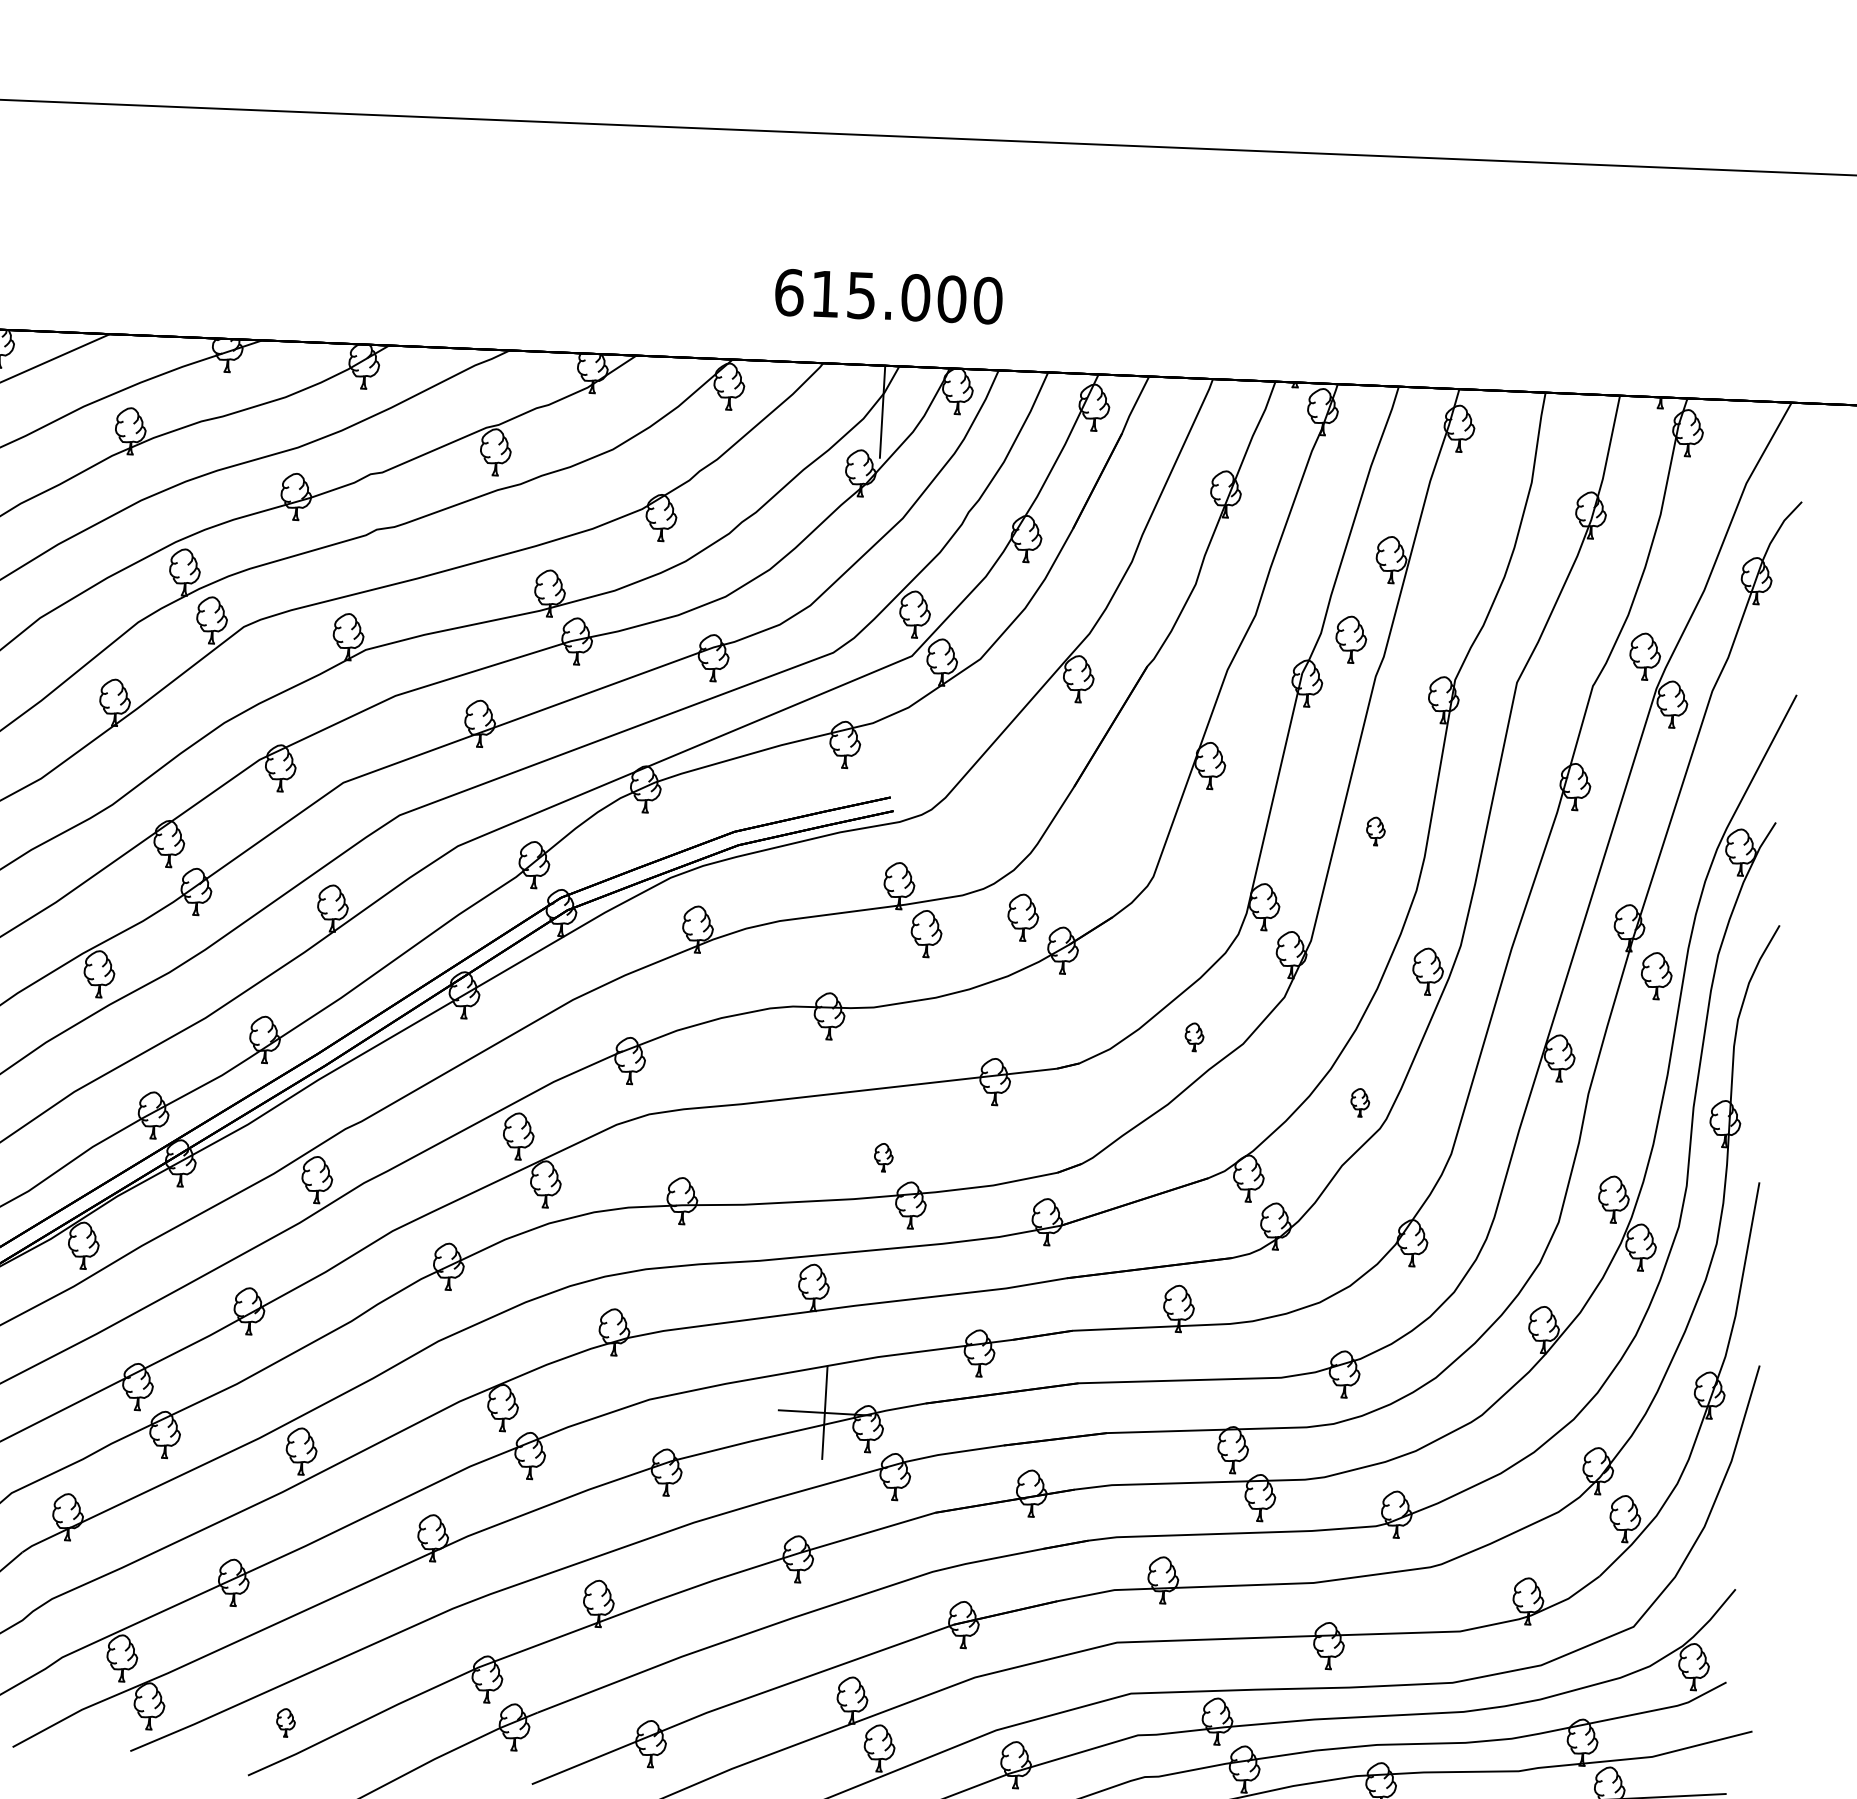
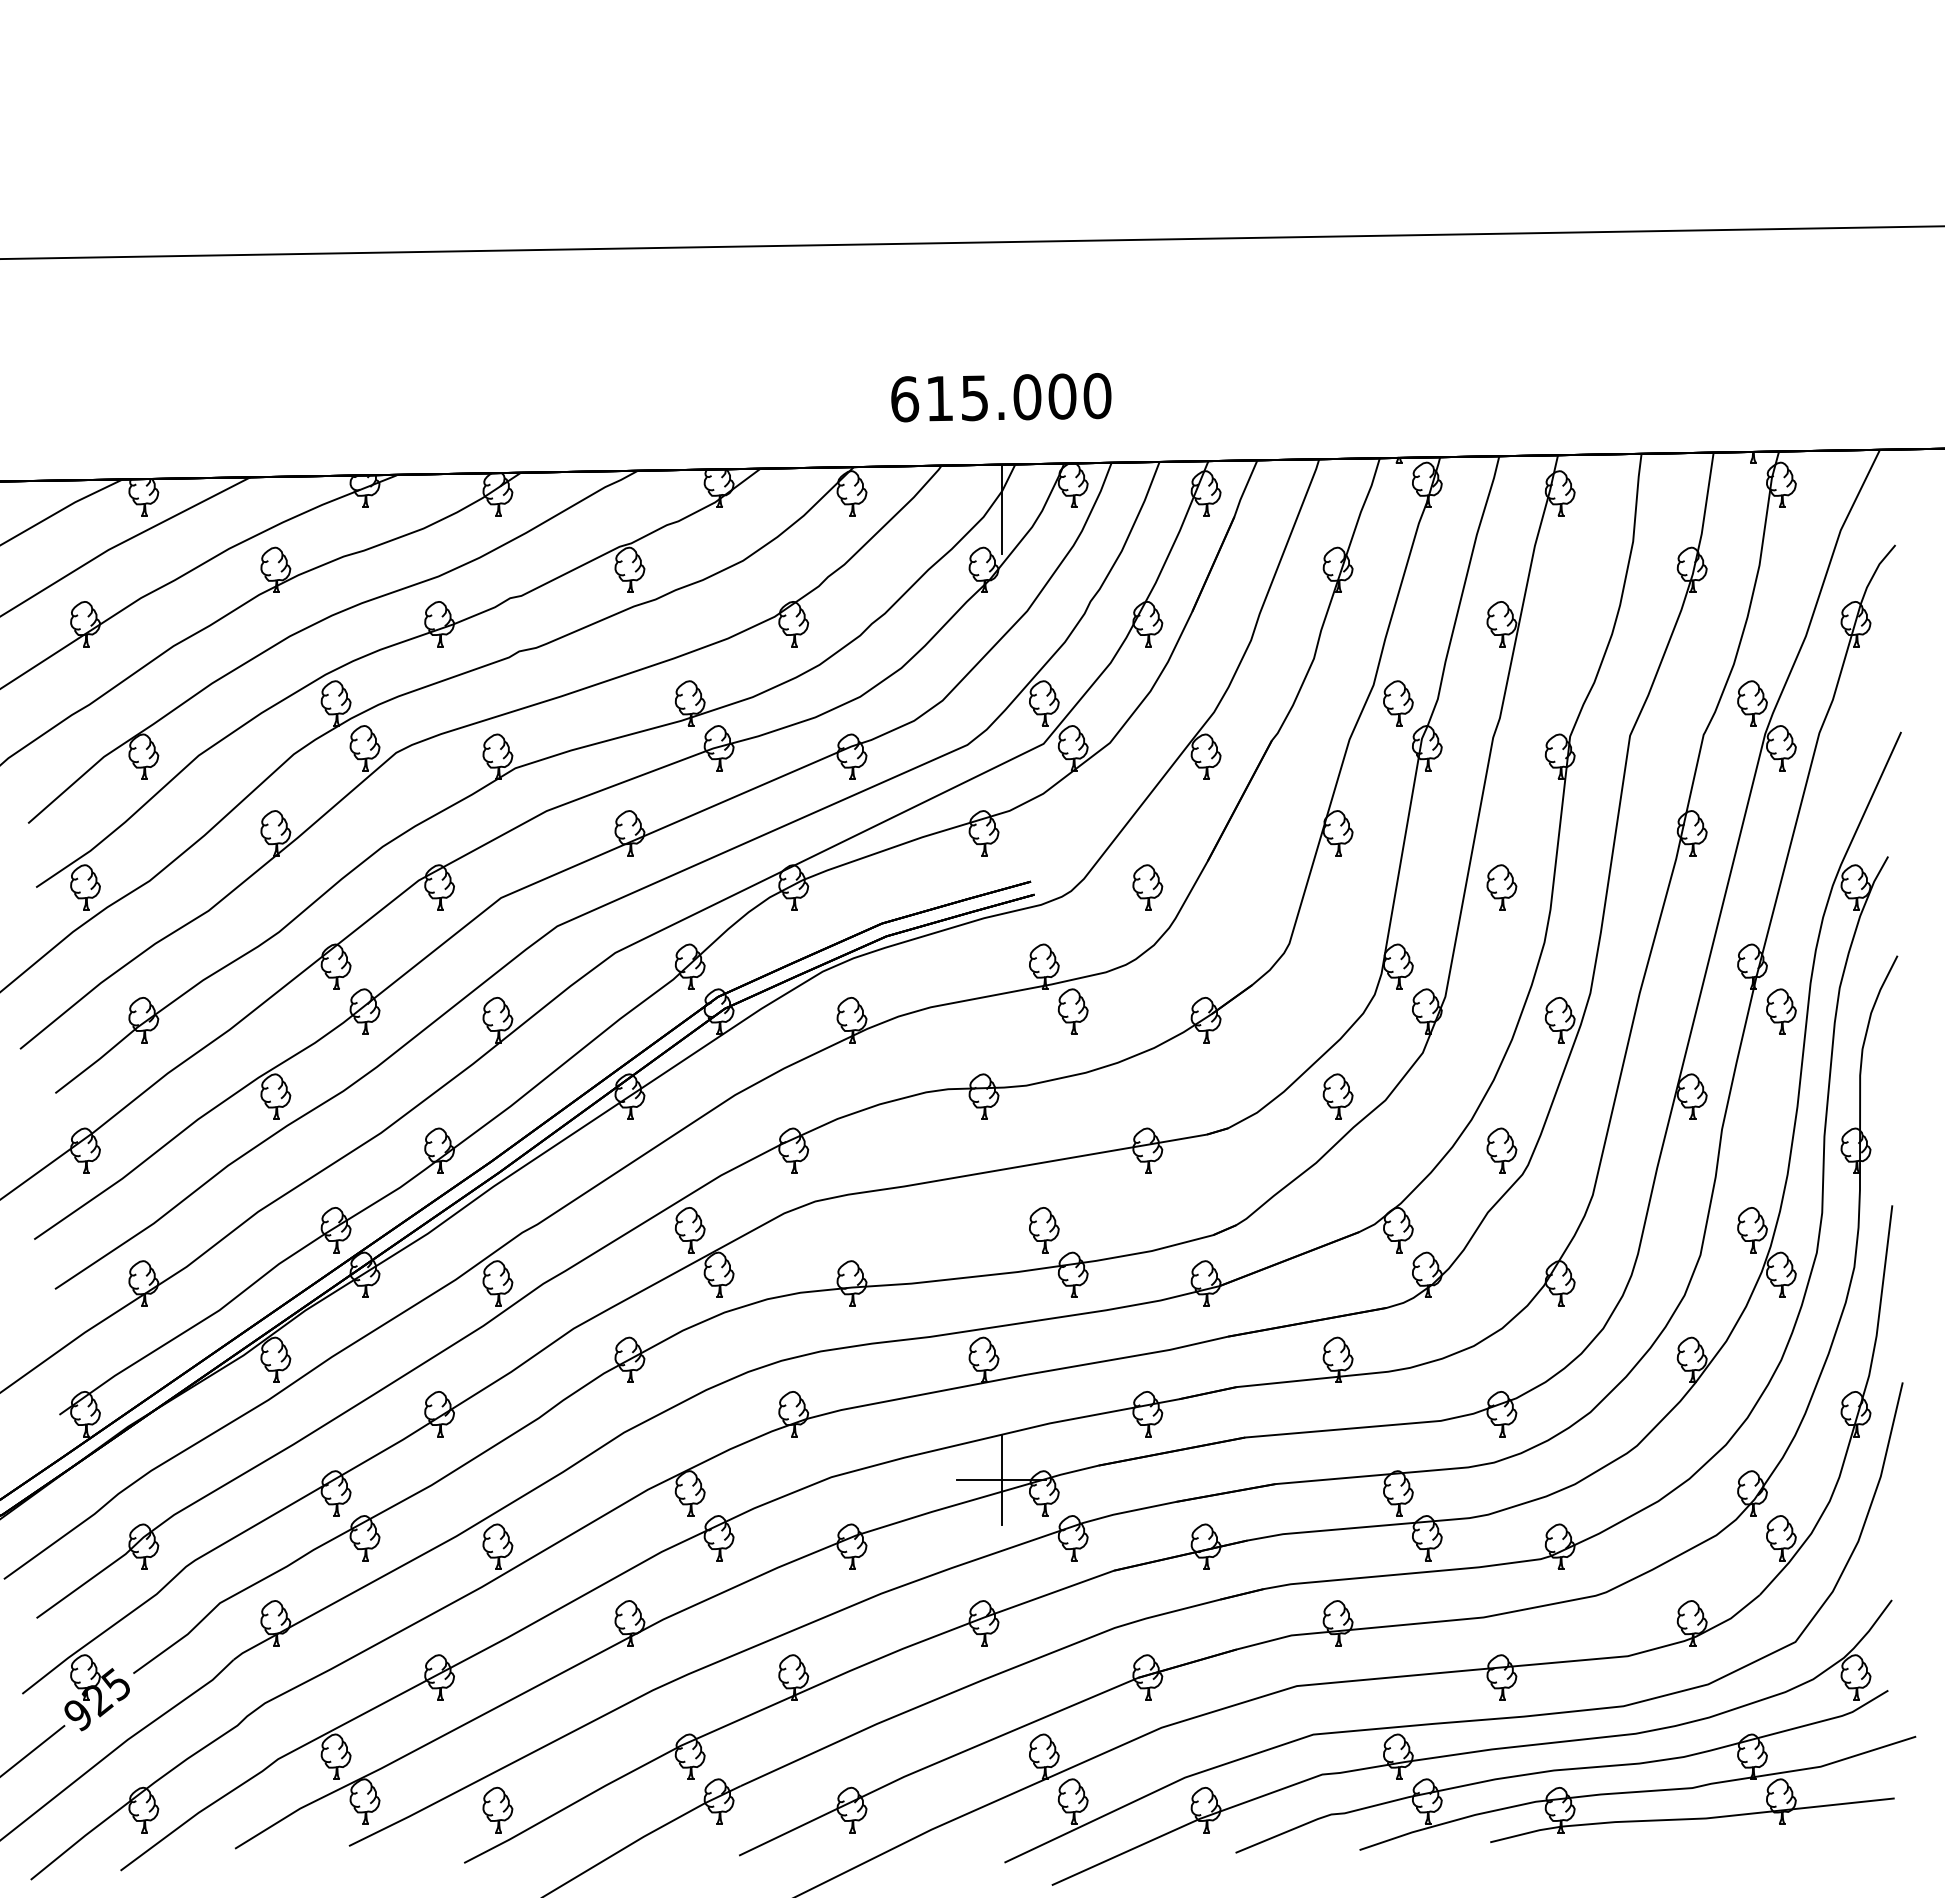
part: (1351, 639) -> (1398, 703), moved
part: (1375, 831) -> (1501, 887), size x1.67
part: (1022, 917) -> (1147, 887), moved
part: (1193, 1037) -> (1337, 1096), size x1.67
part: (1359, 1102) -> (1501, 1150), size x1.67
part: (883, 1157) -> (1044, 1230), size x1.67
part: (285, 1722) -> (497, 1809), size x1.67

